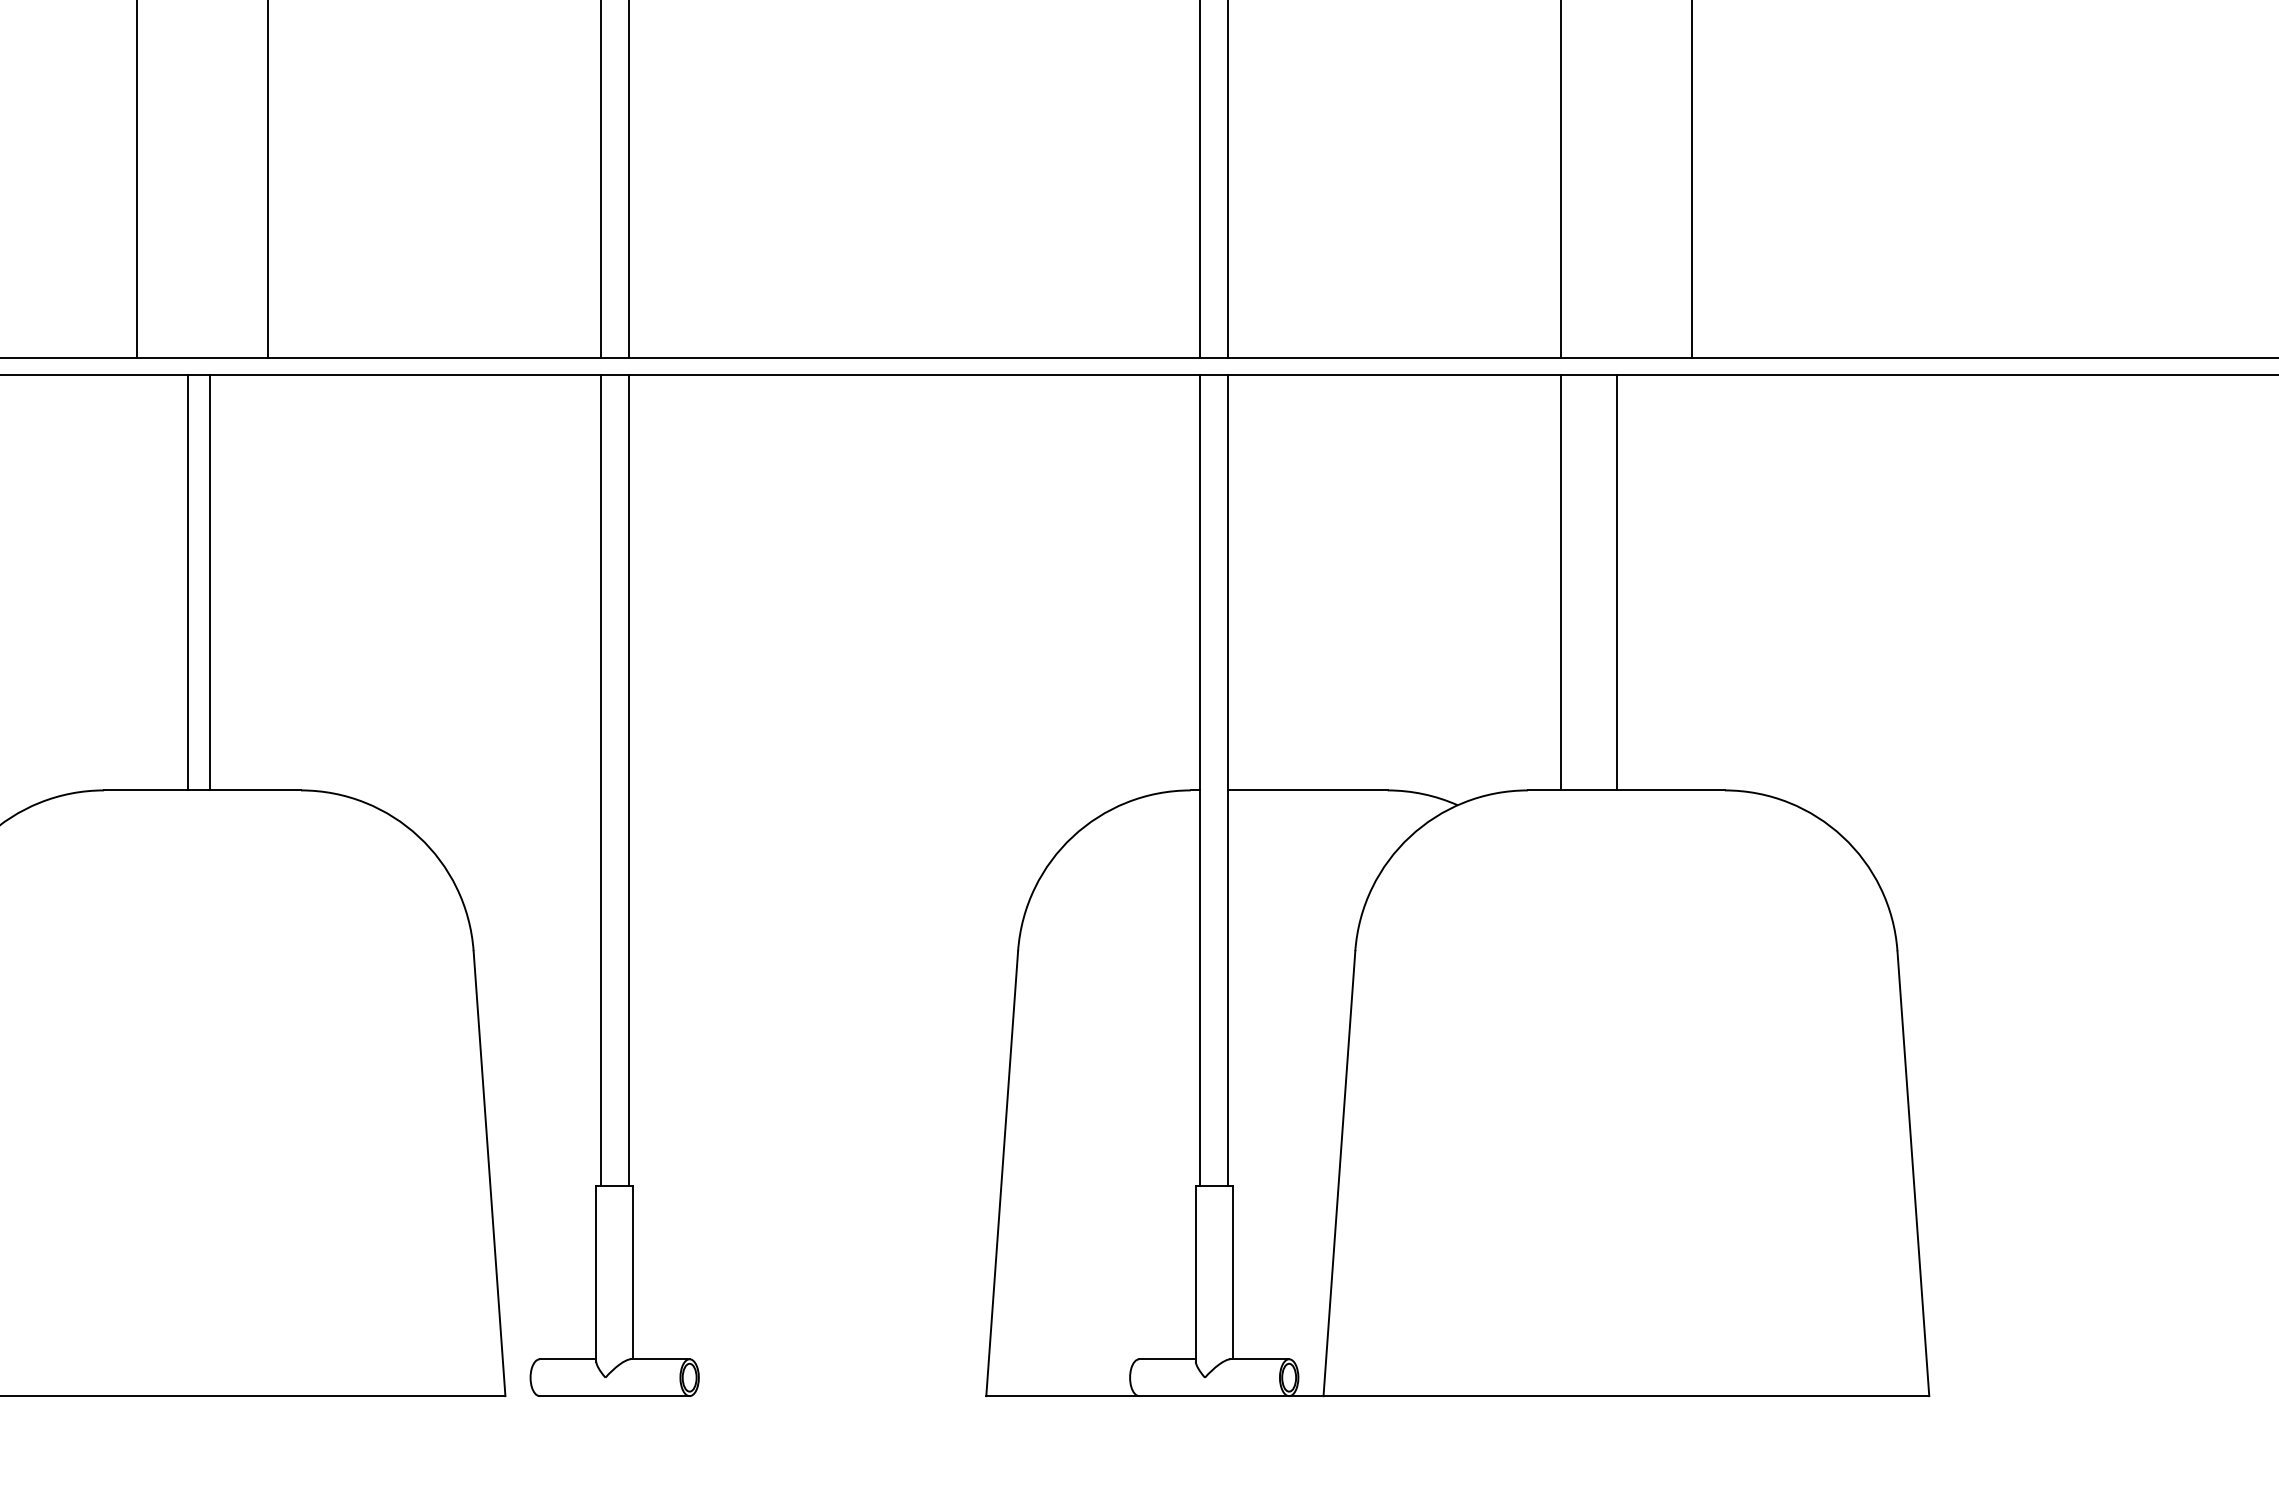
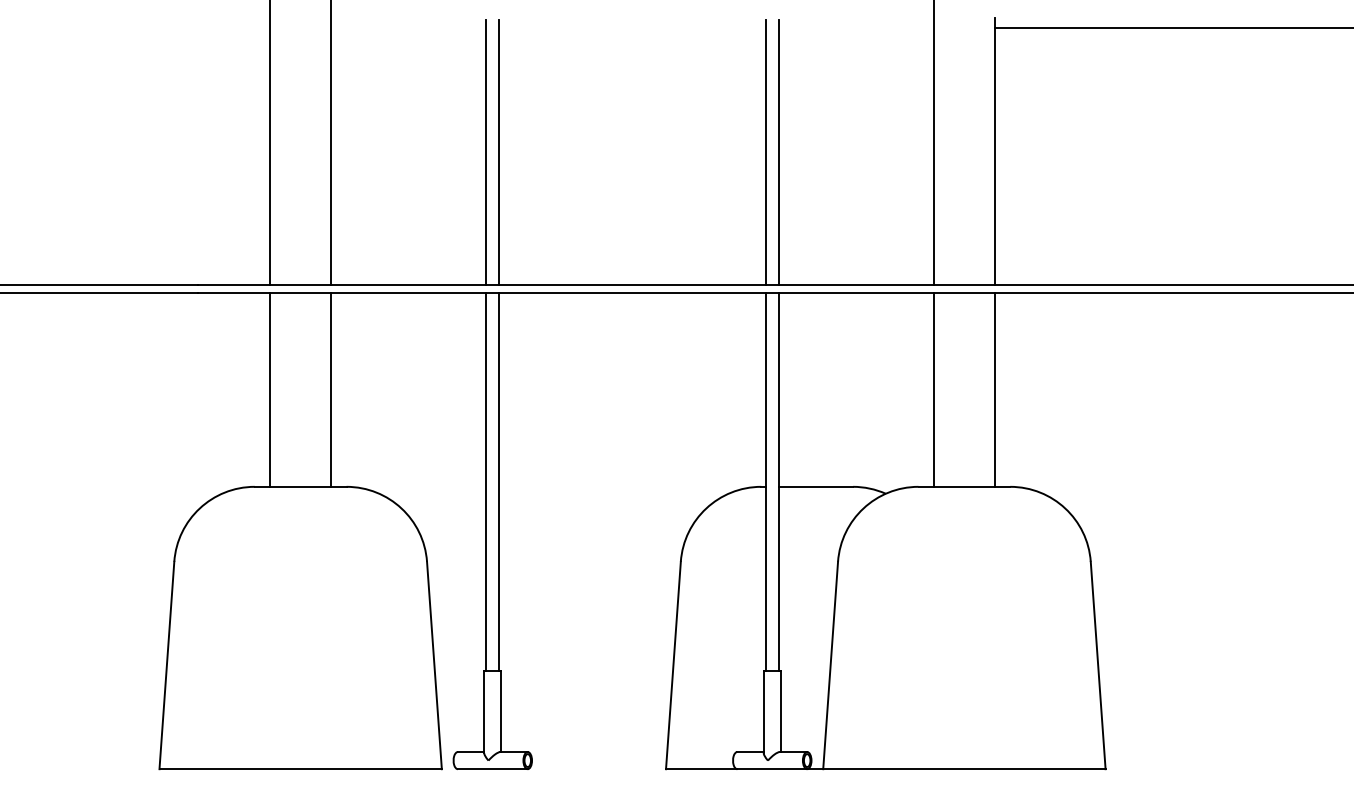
line: (187, 581) -> (269, 389), moved
line: (210, 581) -> (331, 389), moved
line: (1618, 581) -> (995, 389), moved

